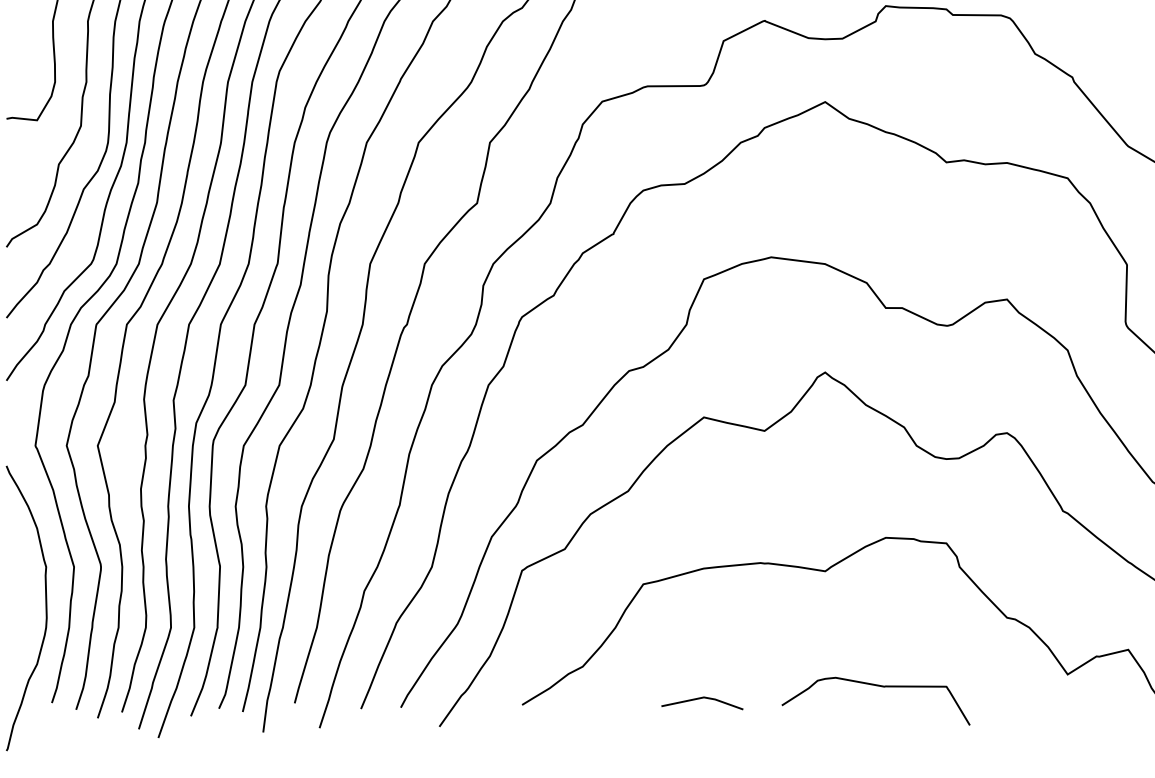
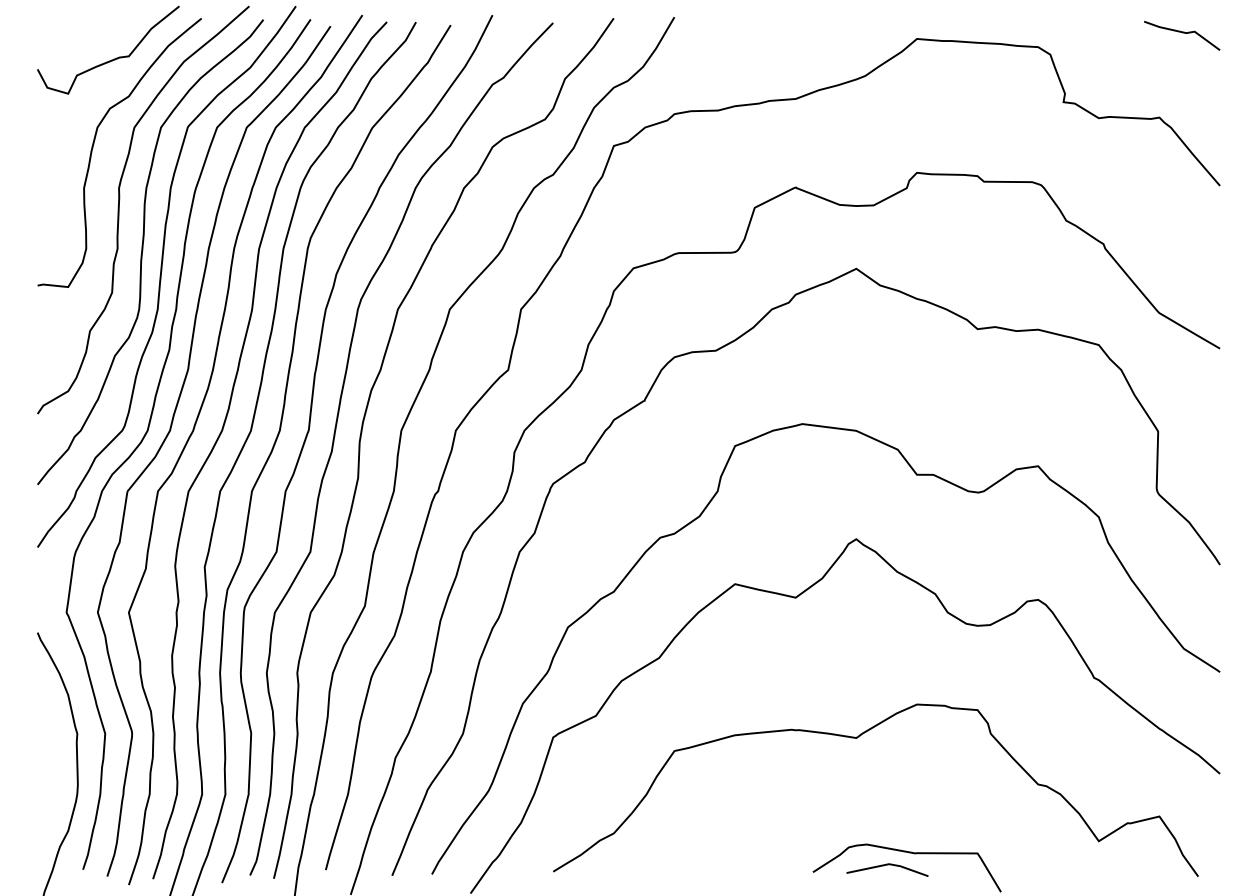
line: (702, 698) -> (887, 865), moved

